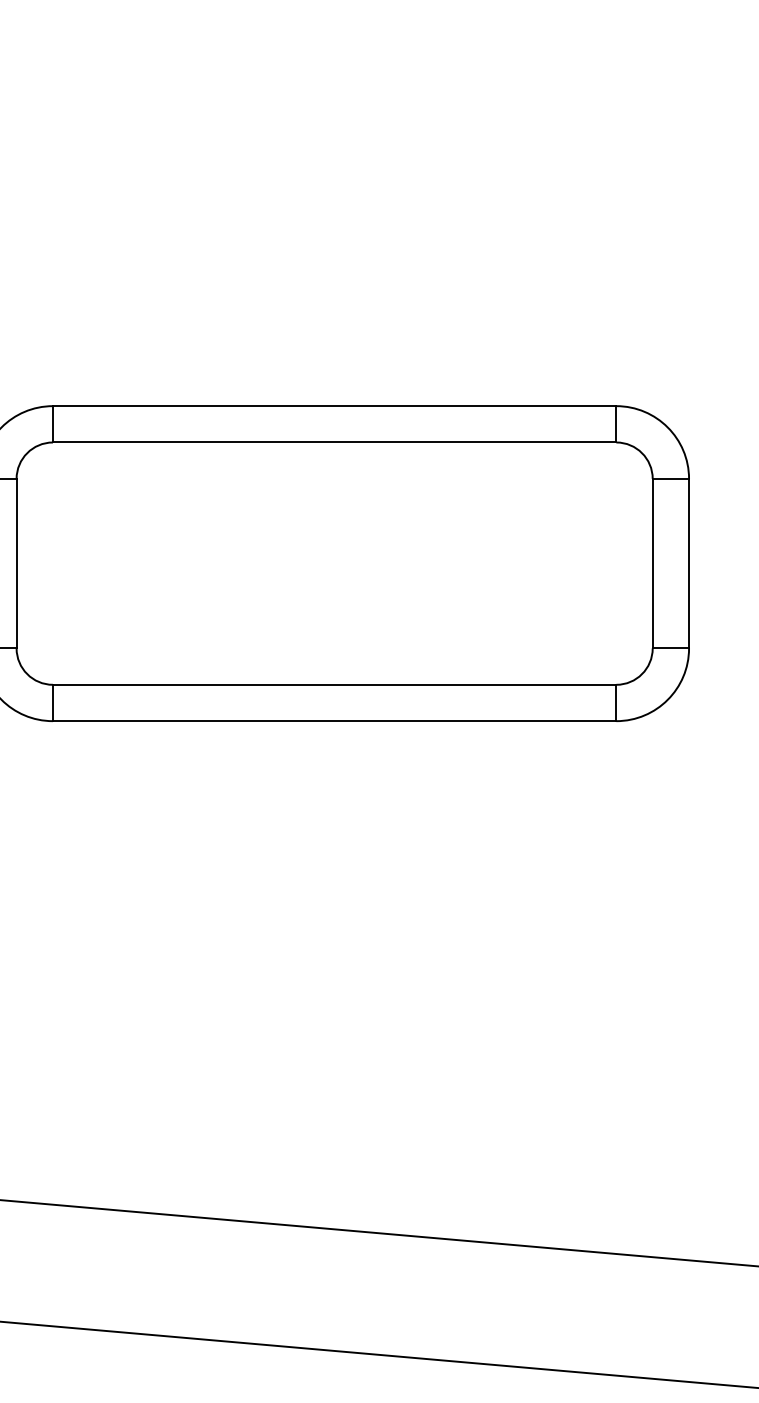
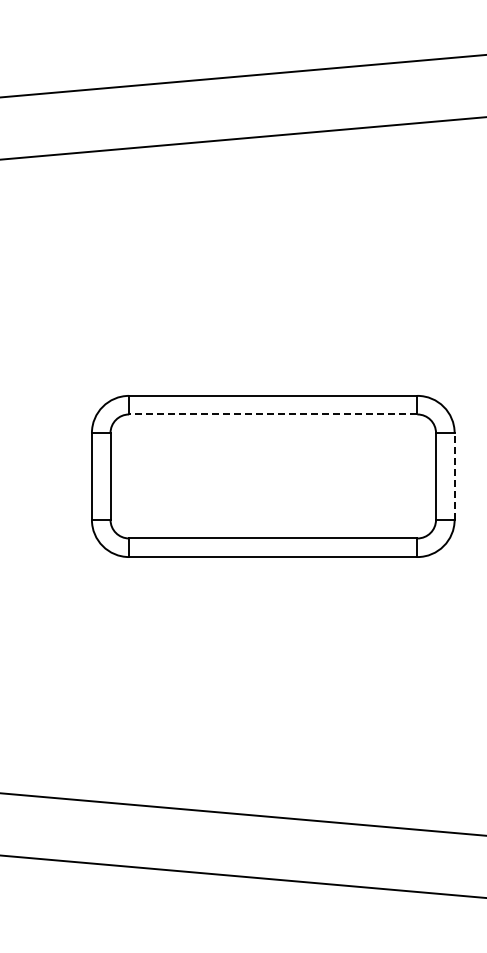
line: (333, 442) -> (272, 414), solid -> dashed
line: (688, 561) -> (454, 475), solid -> dashed

